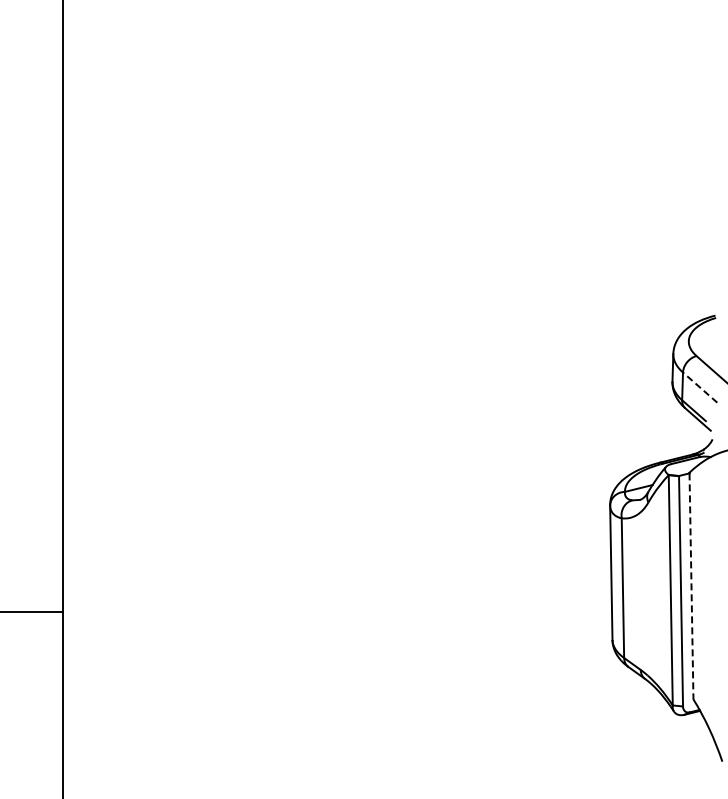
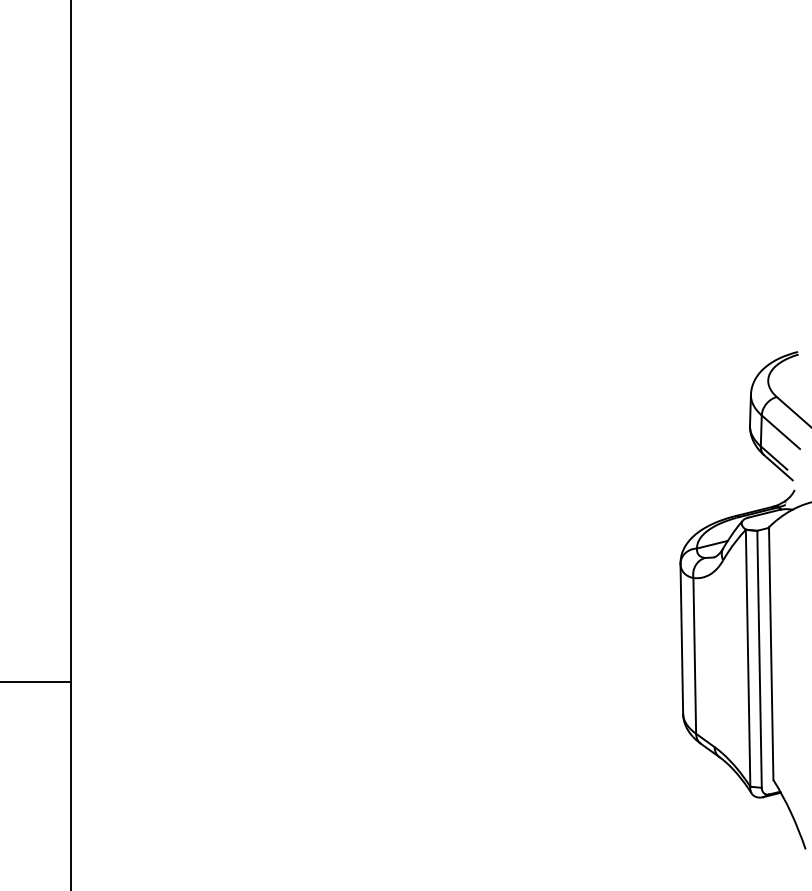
line: (700, 387) -> (781, 432), dashed -> solid
line: (691, 586) -> (771, 654), dashed -> solid

